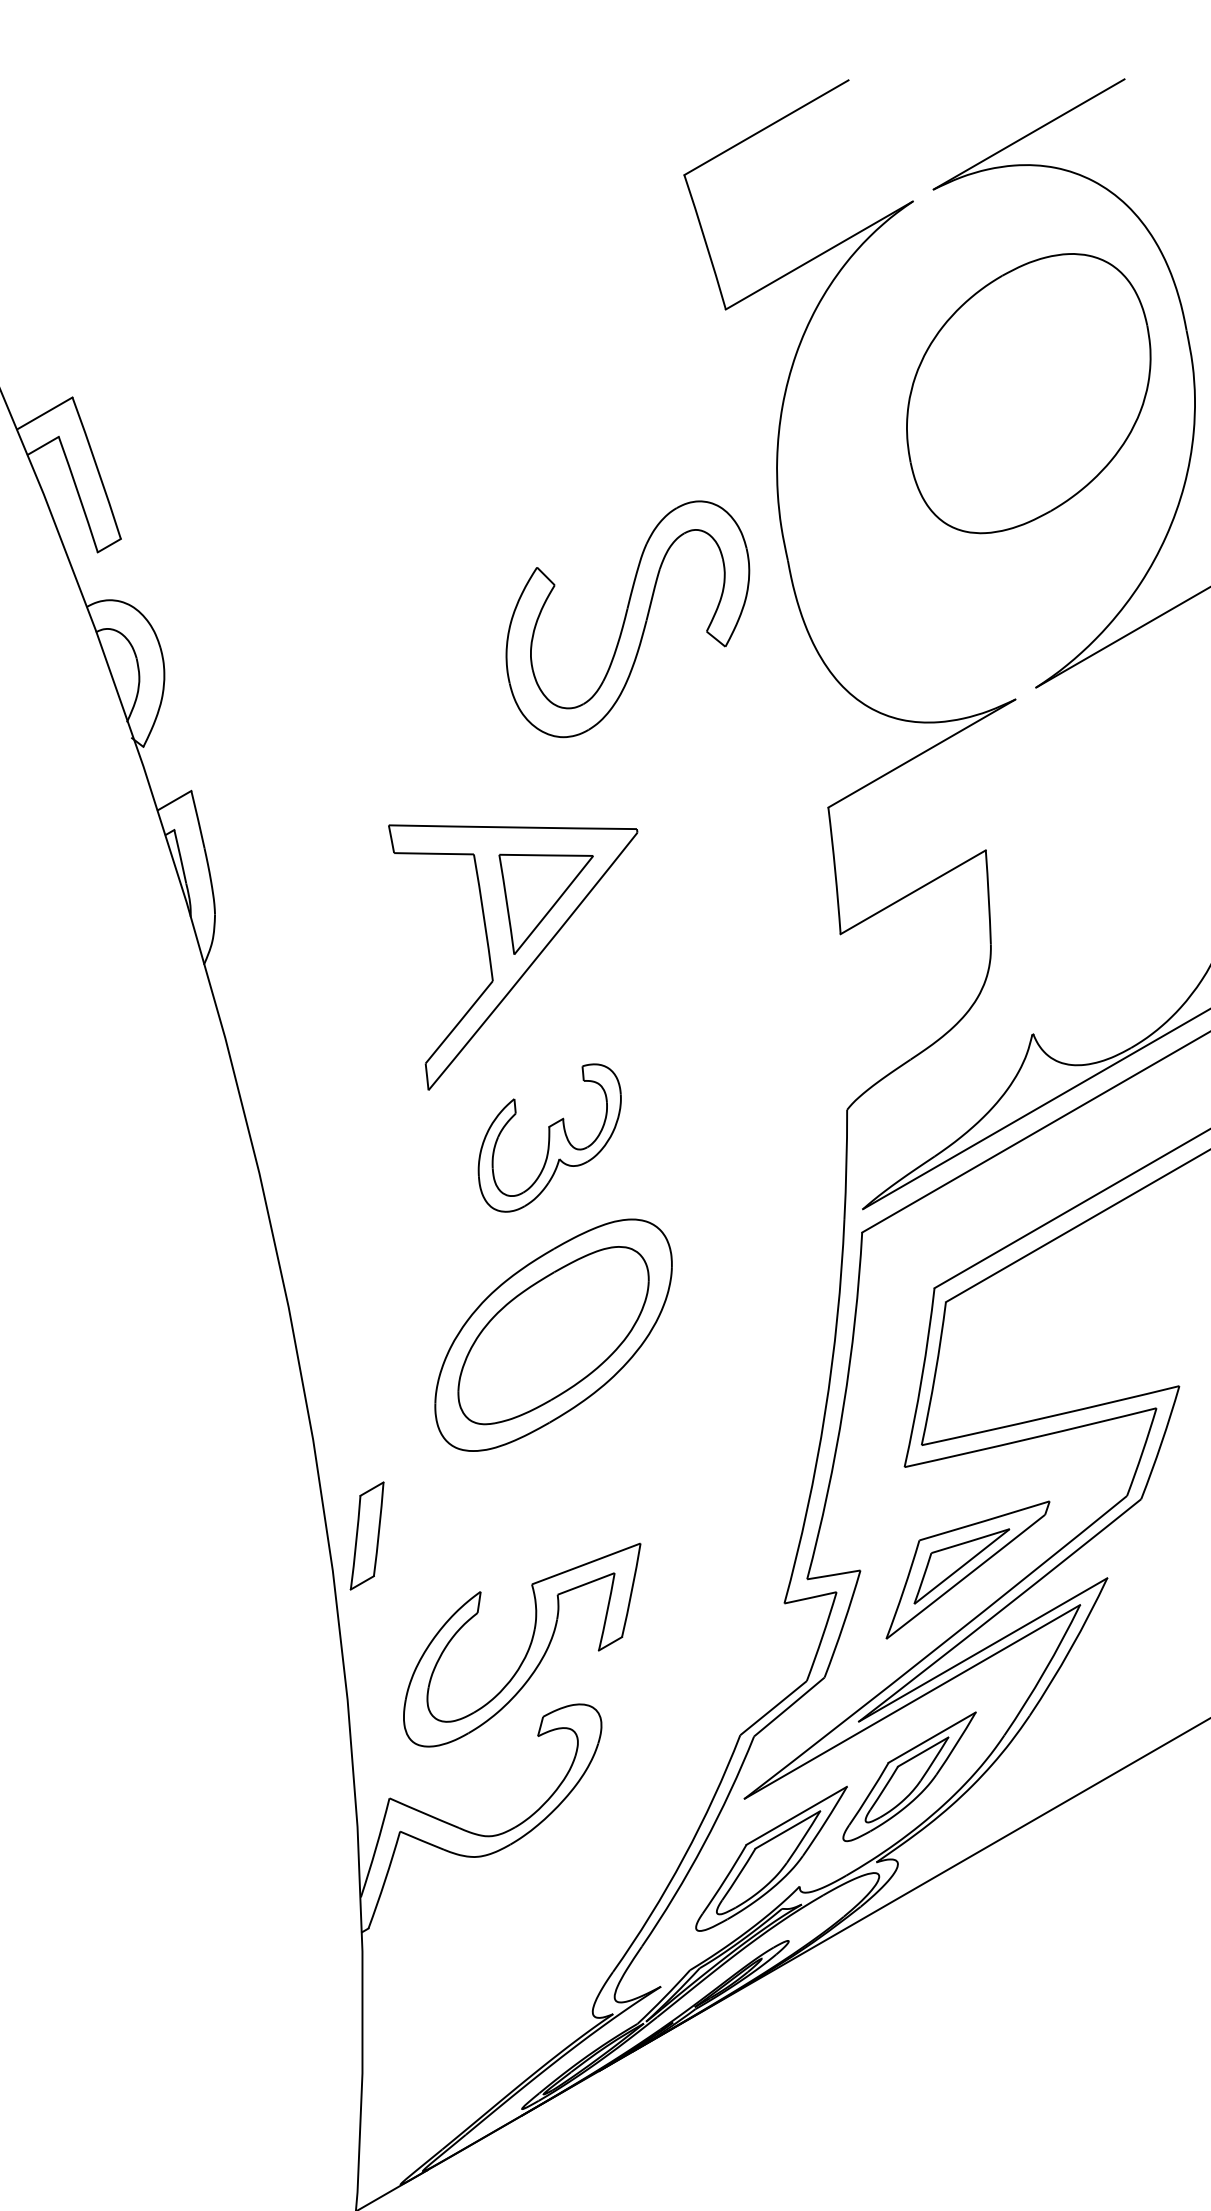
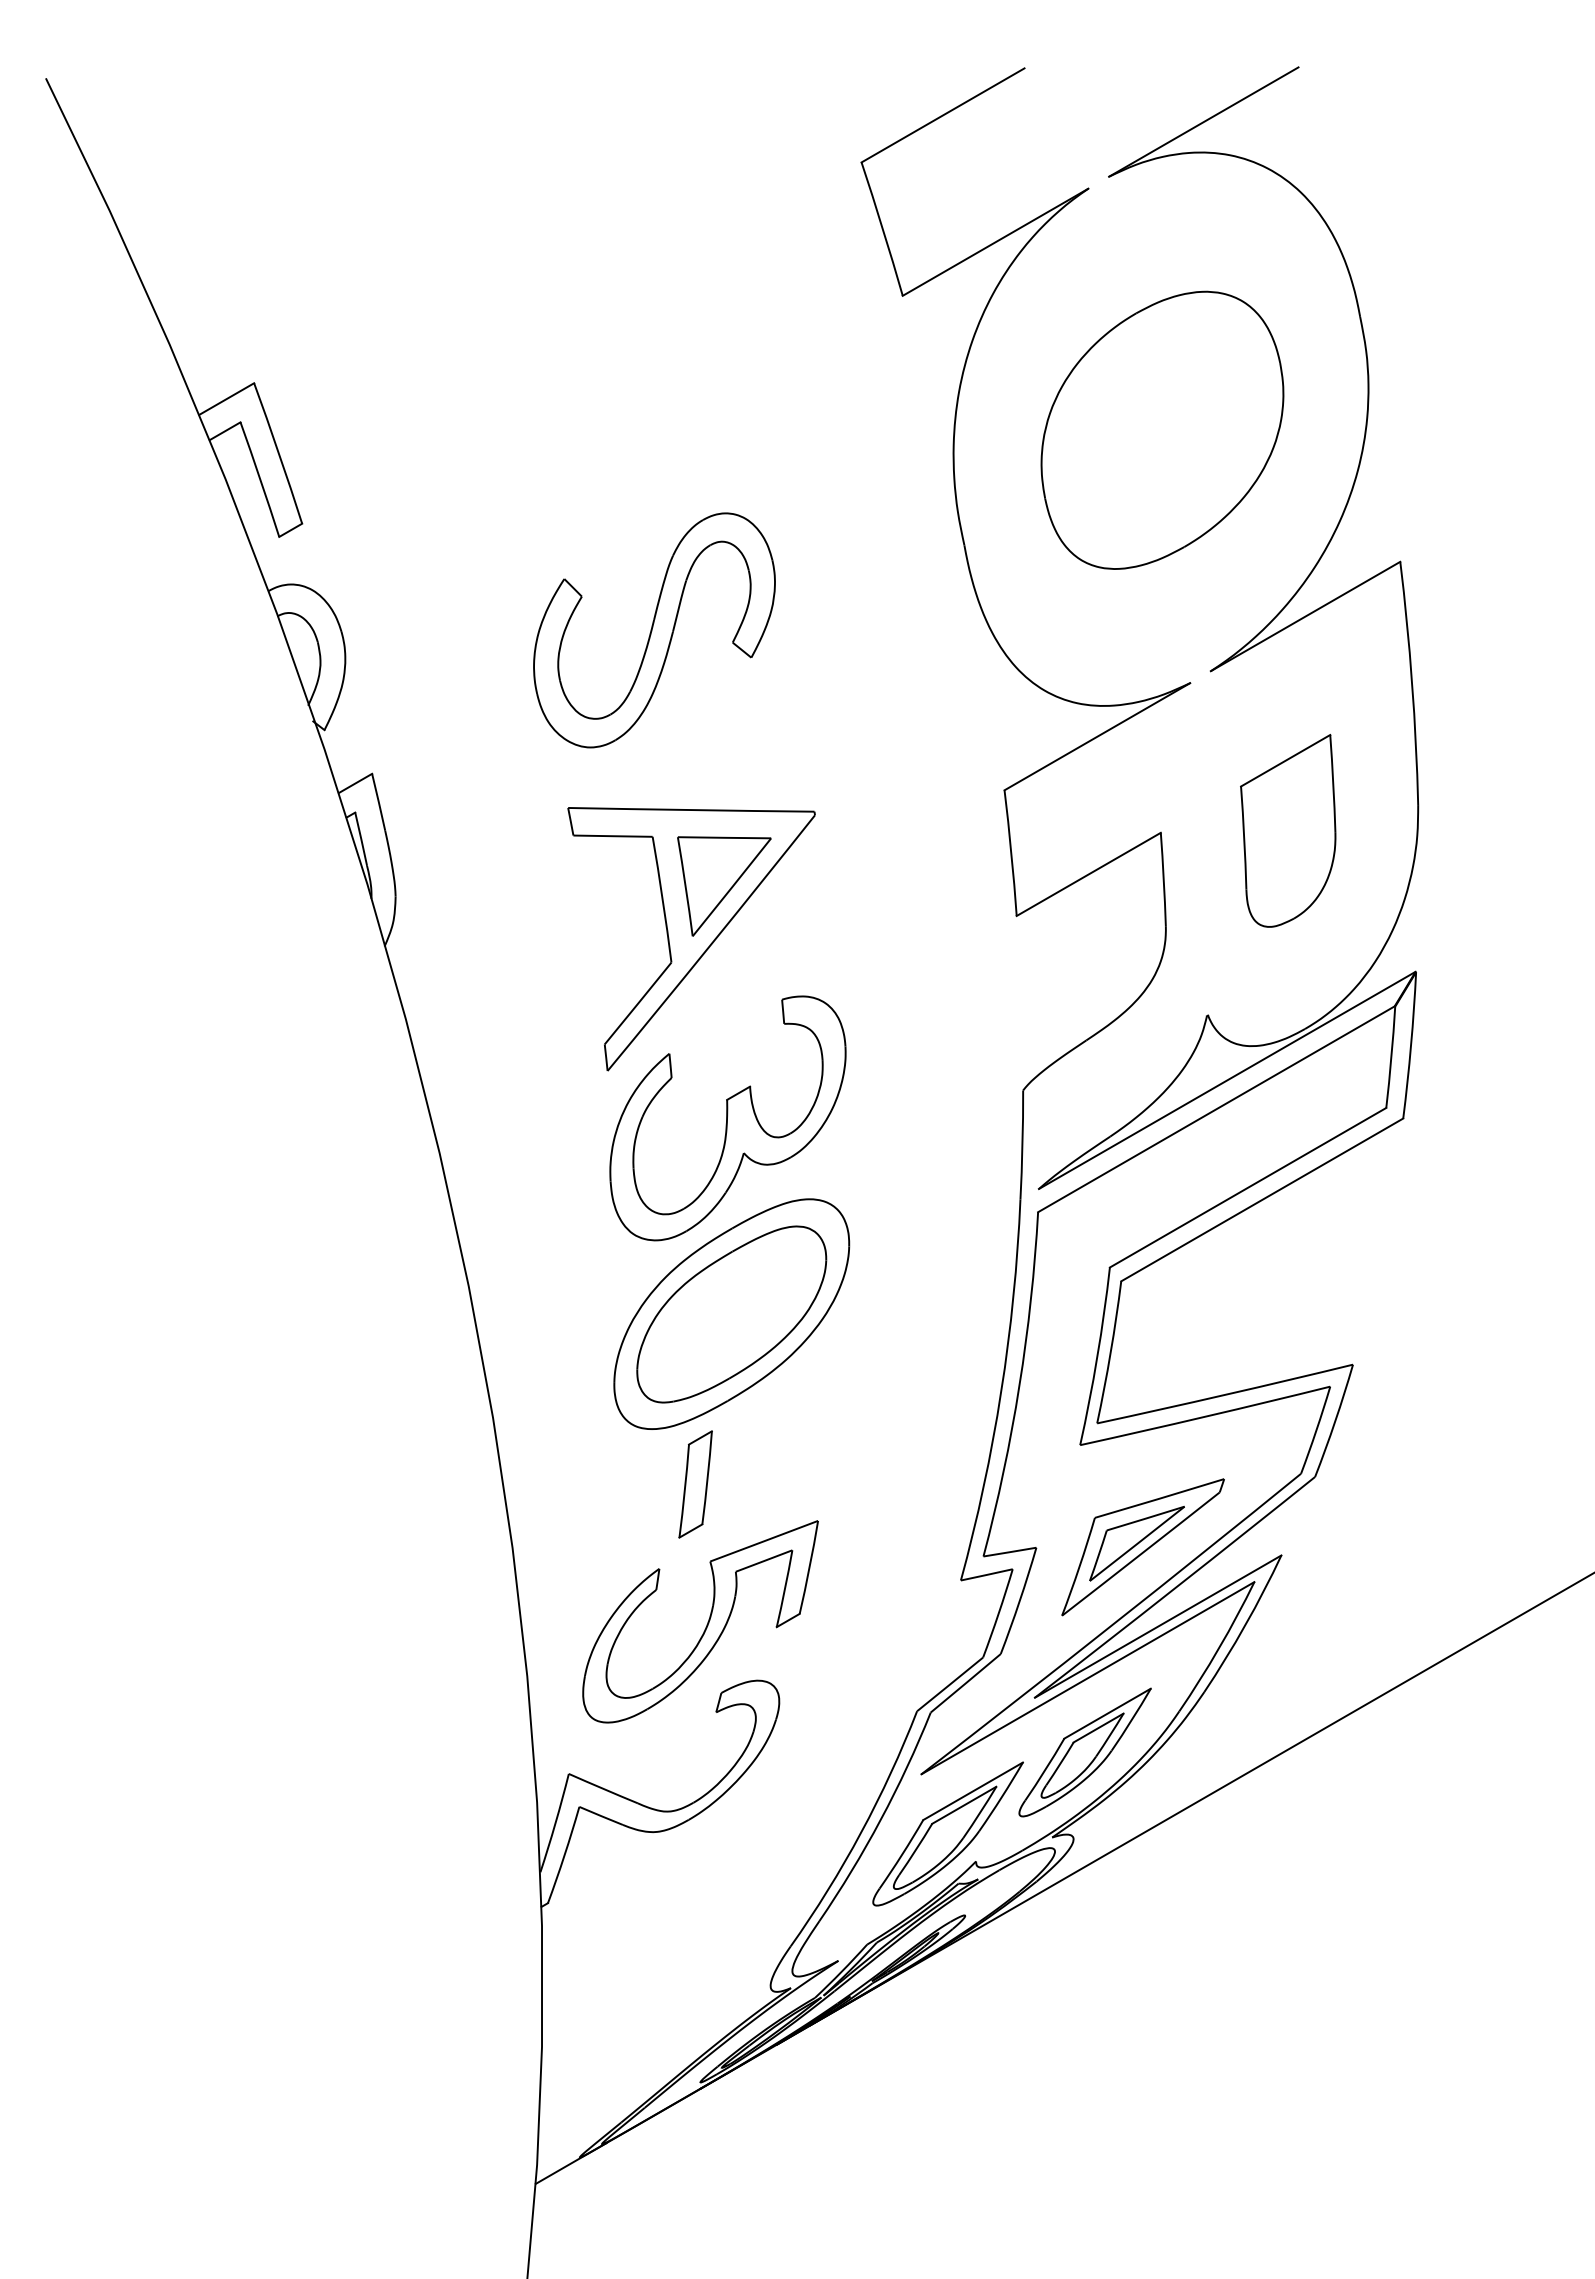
part: (1028, 392) -> (1162, 429), moved
part: (627, 619) -> (654, 630), moved
part: (1114, 848) -> (1288, 830), added
part: (549, 1138) -> (727, 1118), size x1.67
part: (367, 1536) -> (695, 1484), moved

